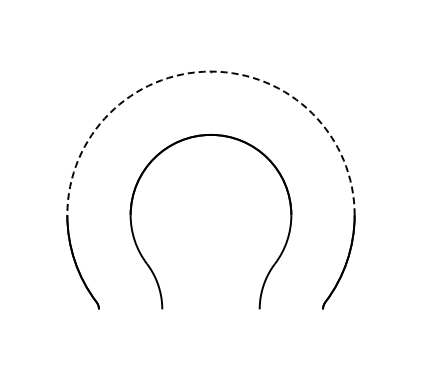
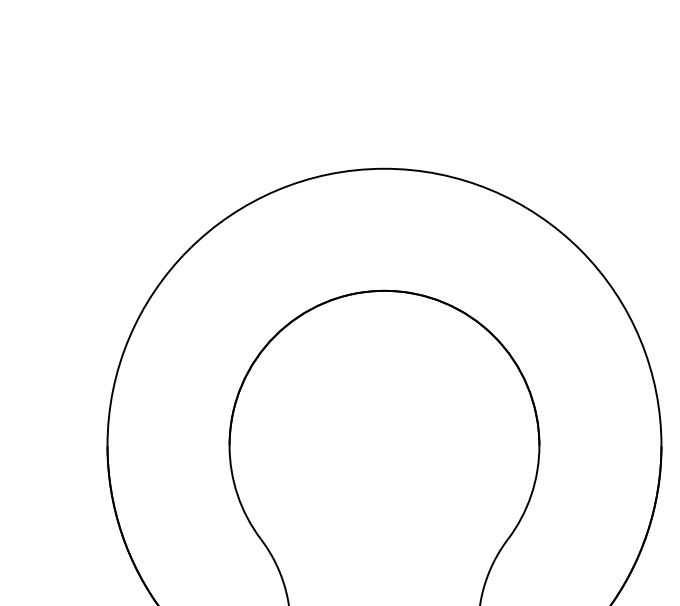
line: (217, 71) -> (397, 168), dashed -> solid

